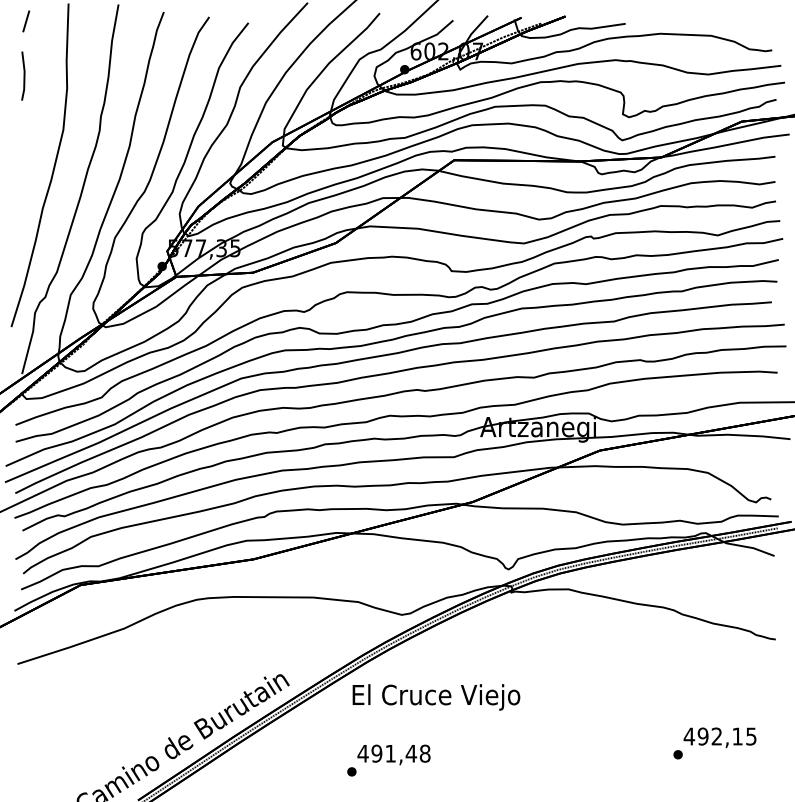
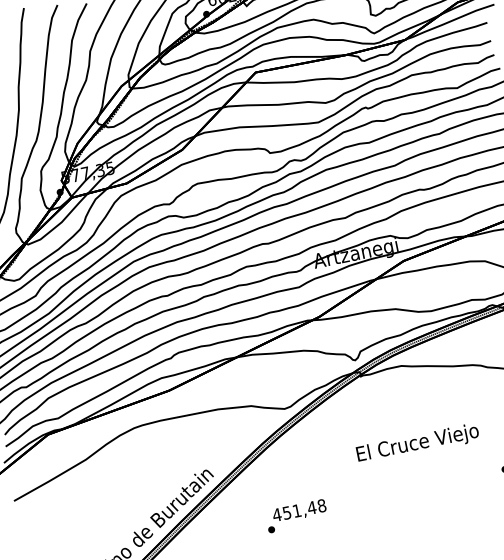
text: (436, 697) -> (418, 444), moved
text: (376, 753) -> (286, 512), 491,48 -> 451,48

